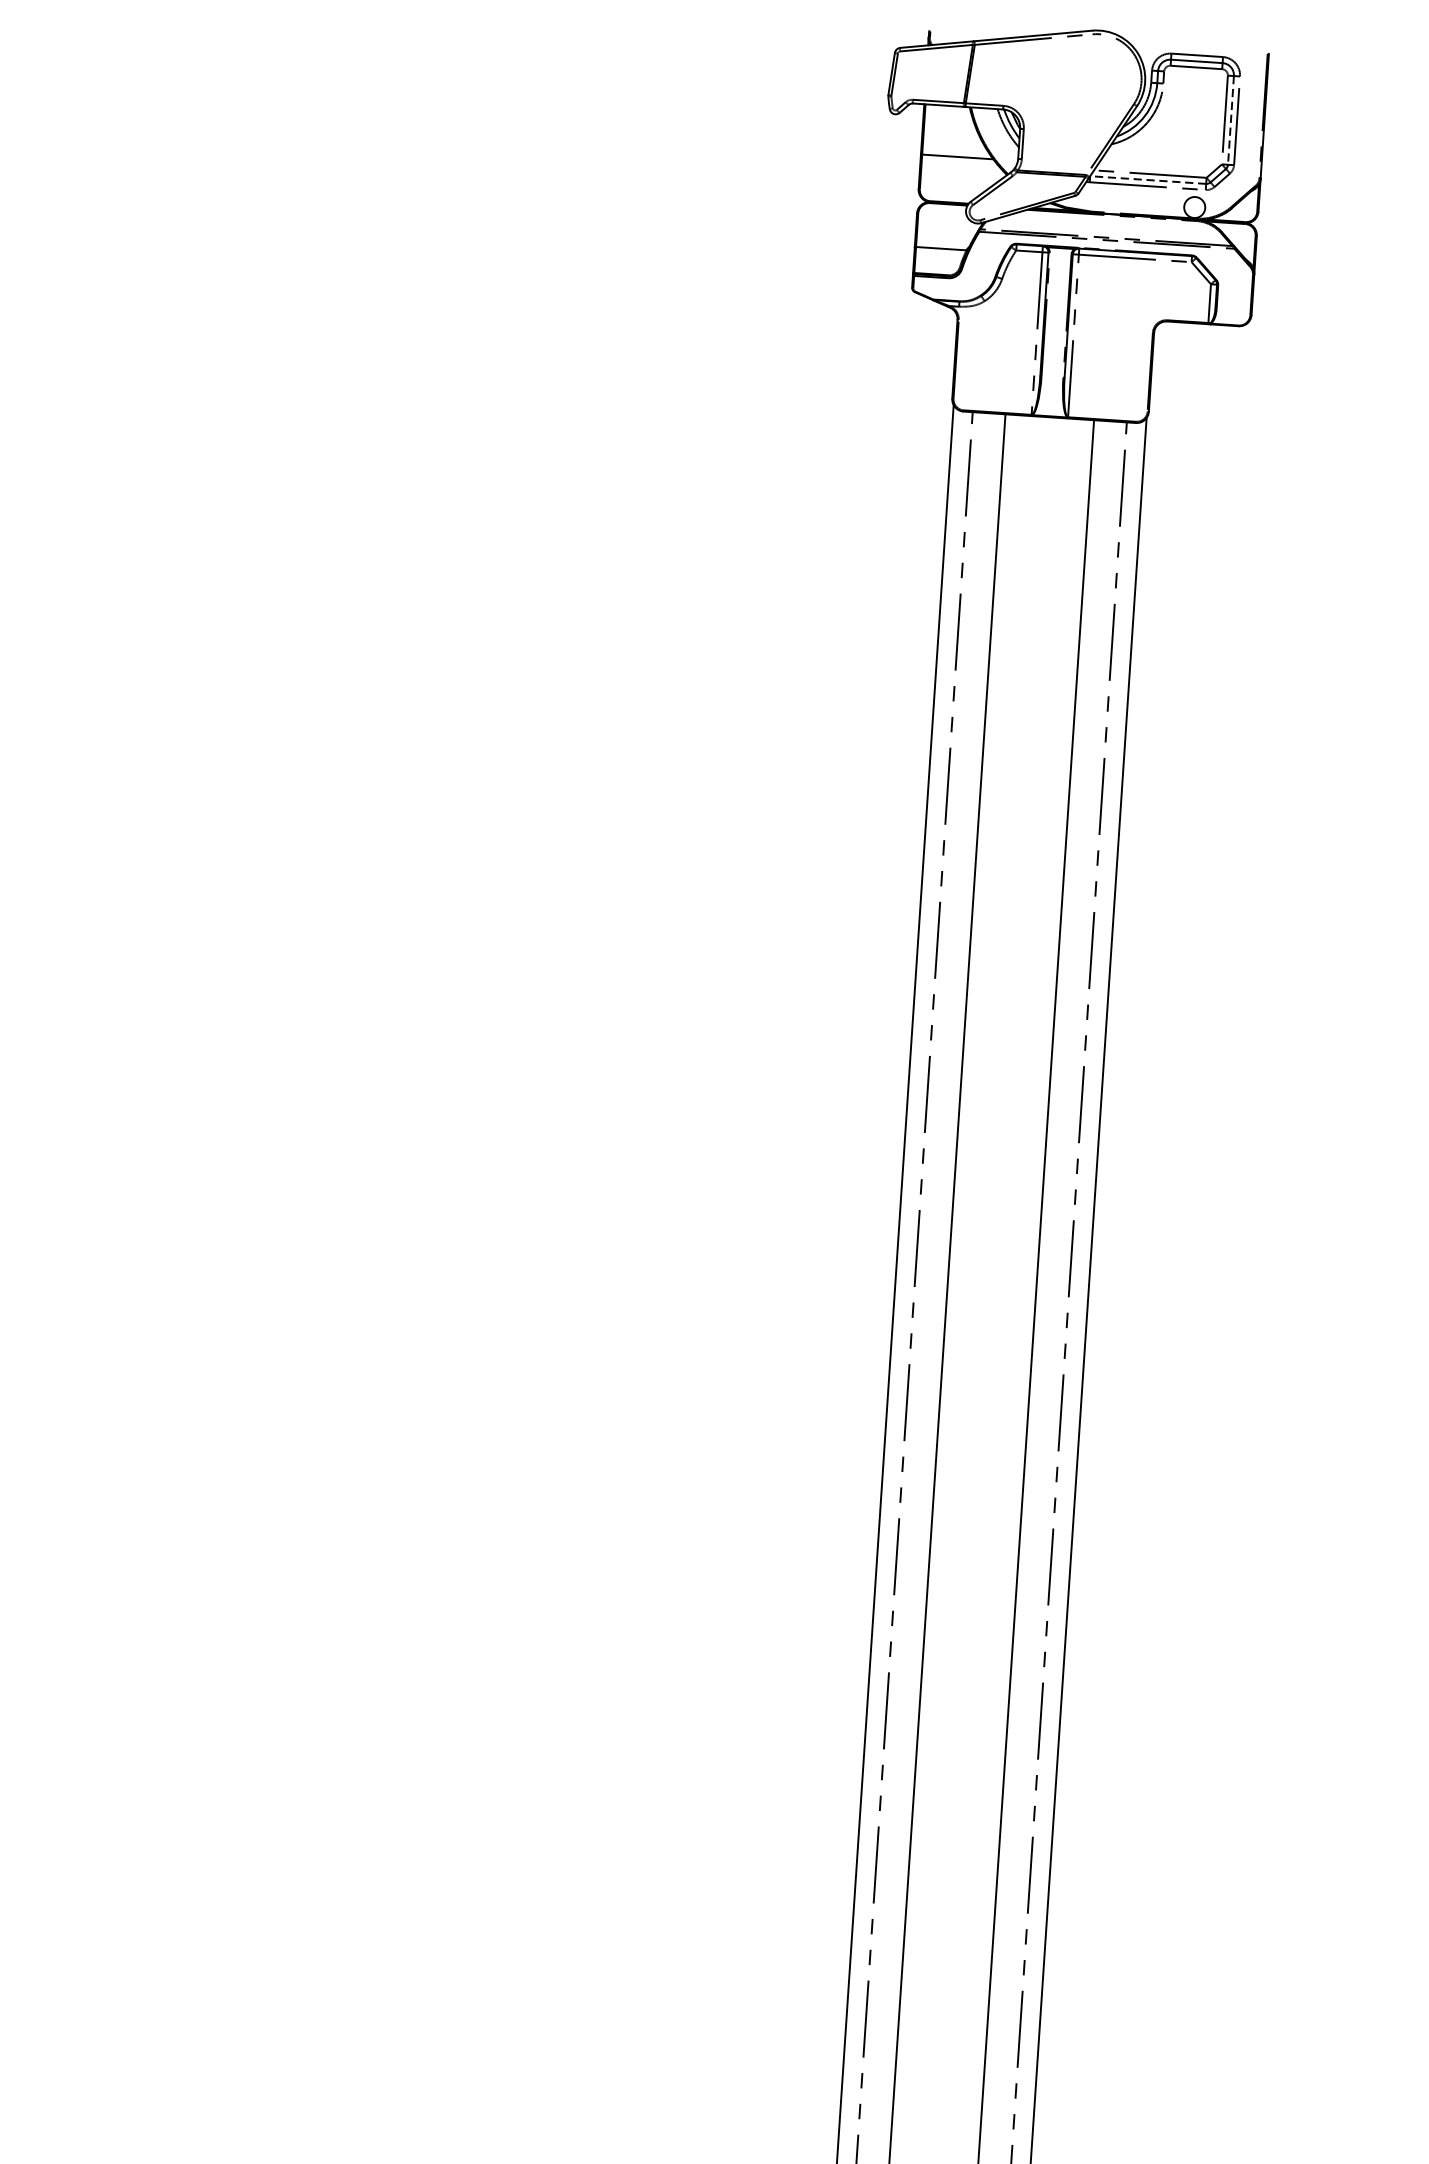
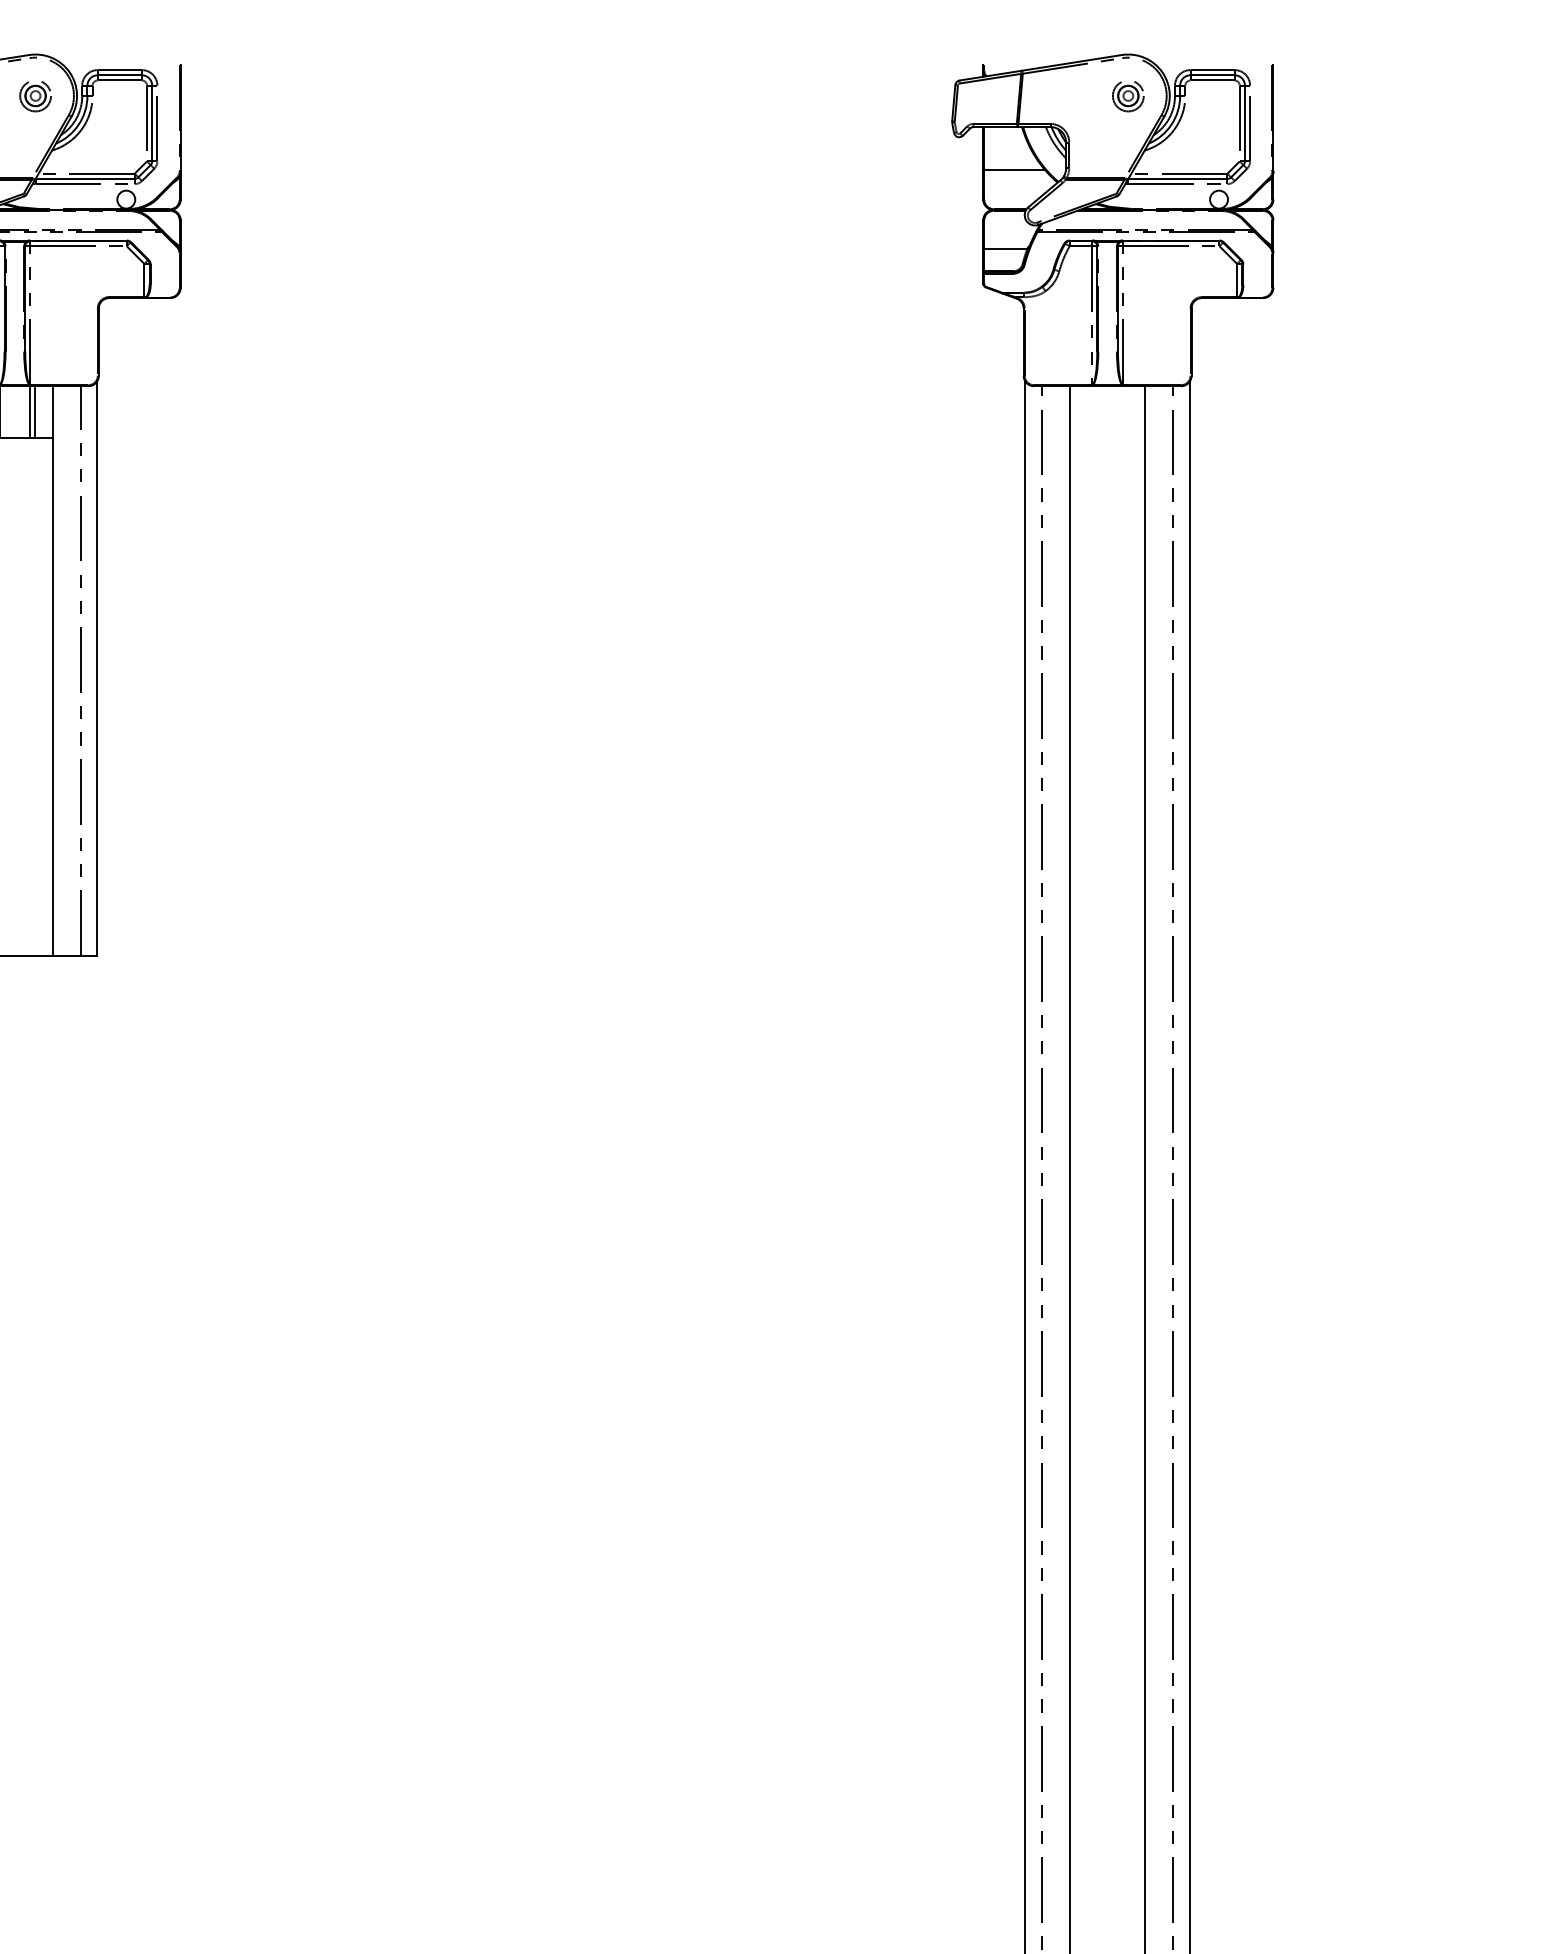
part: (1096, 79) -> (1128, 96), added
line: (1230, 120) -> (1244, 123), dashed -> solid
line: (1147, 179) -> (1177, 178), dashed -> solid

